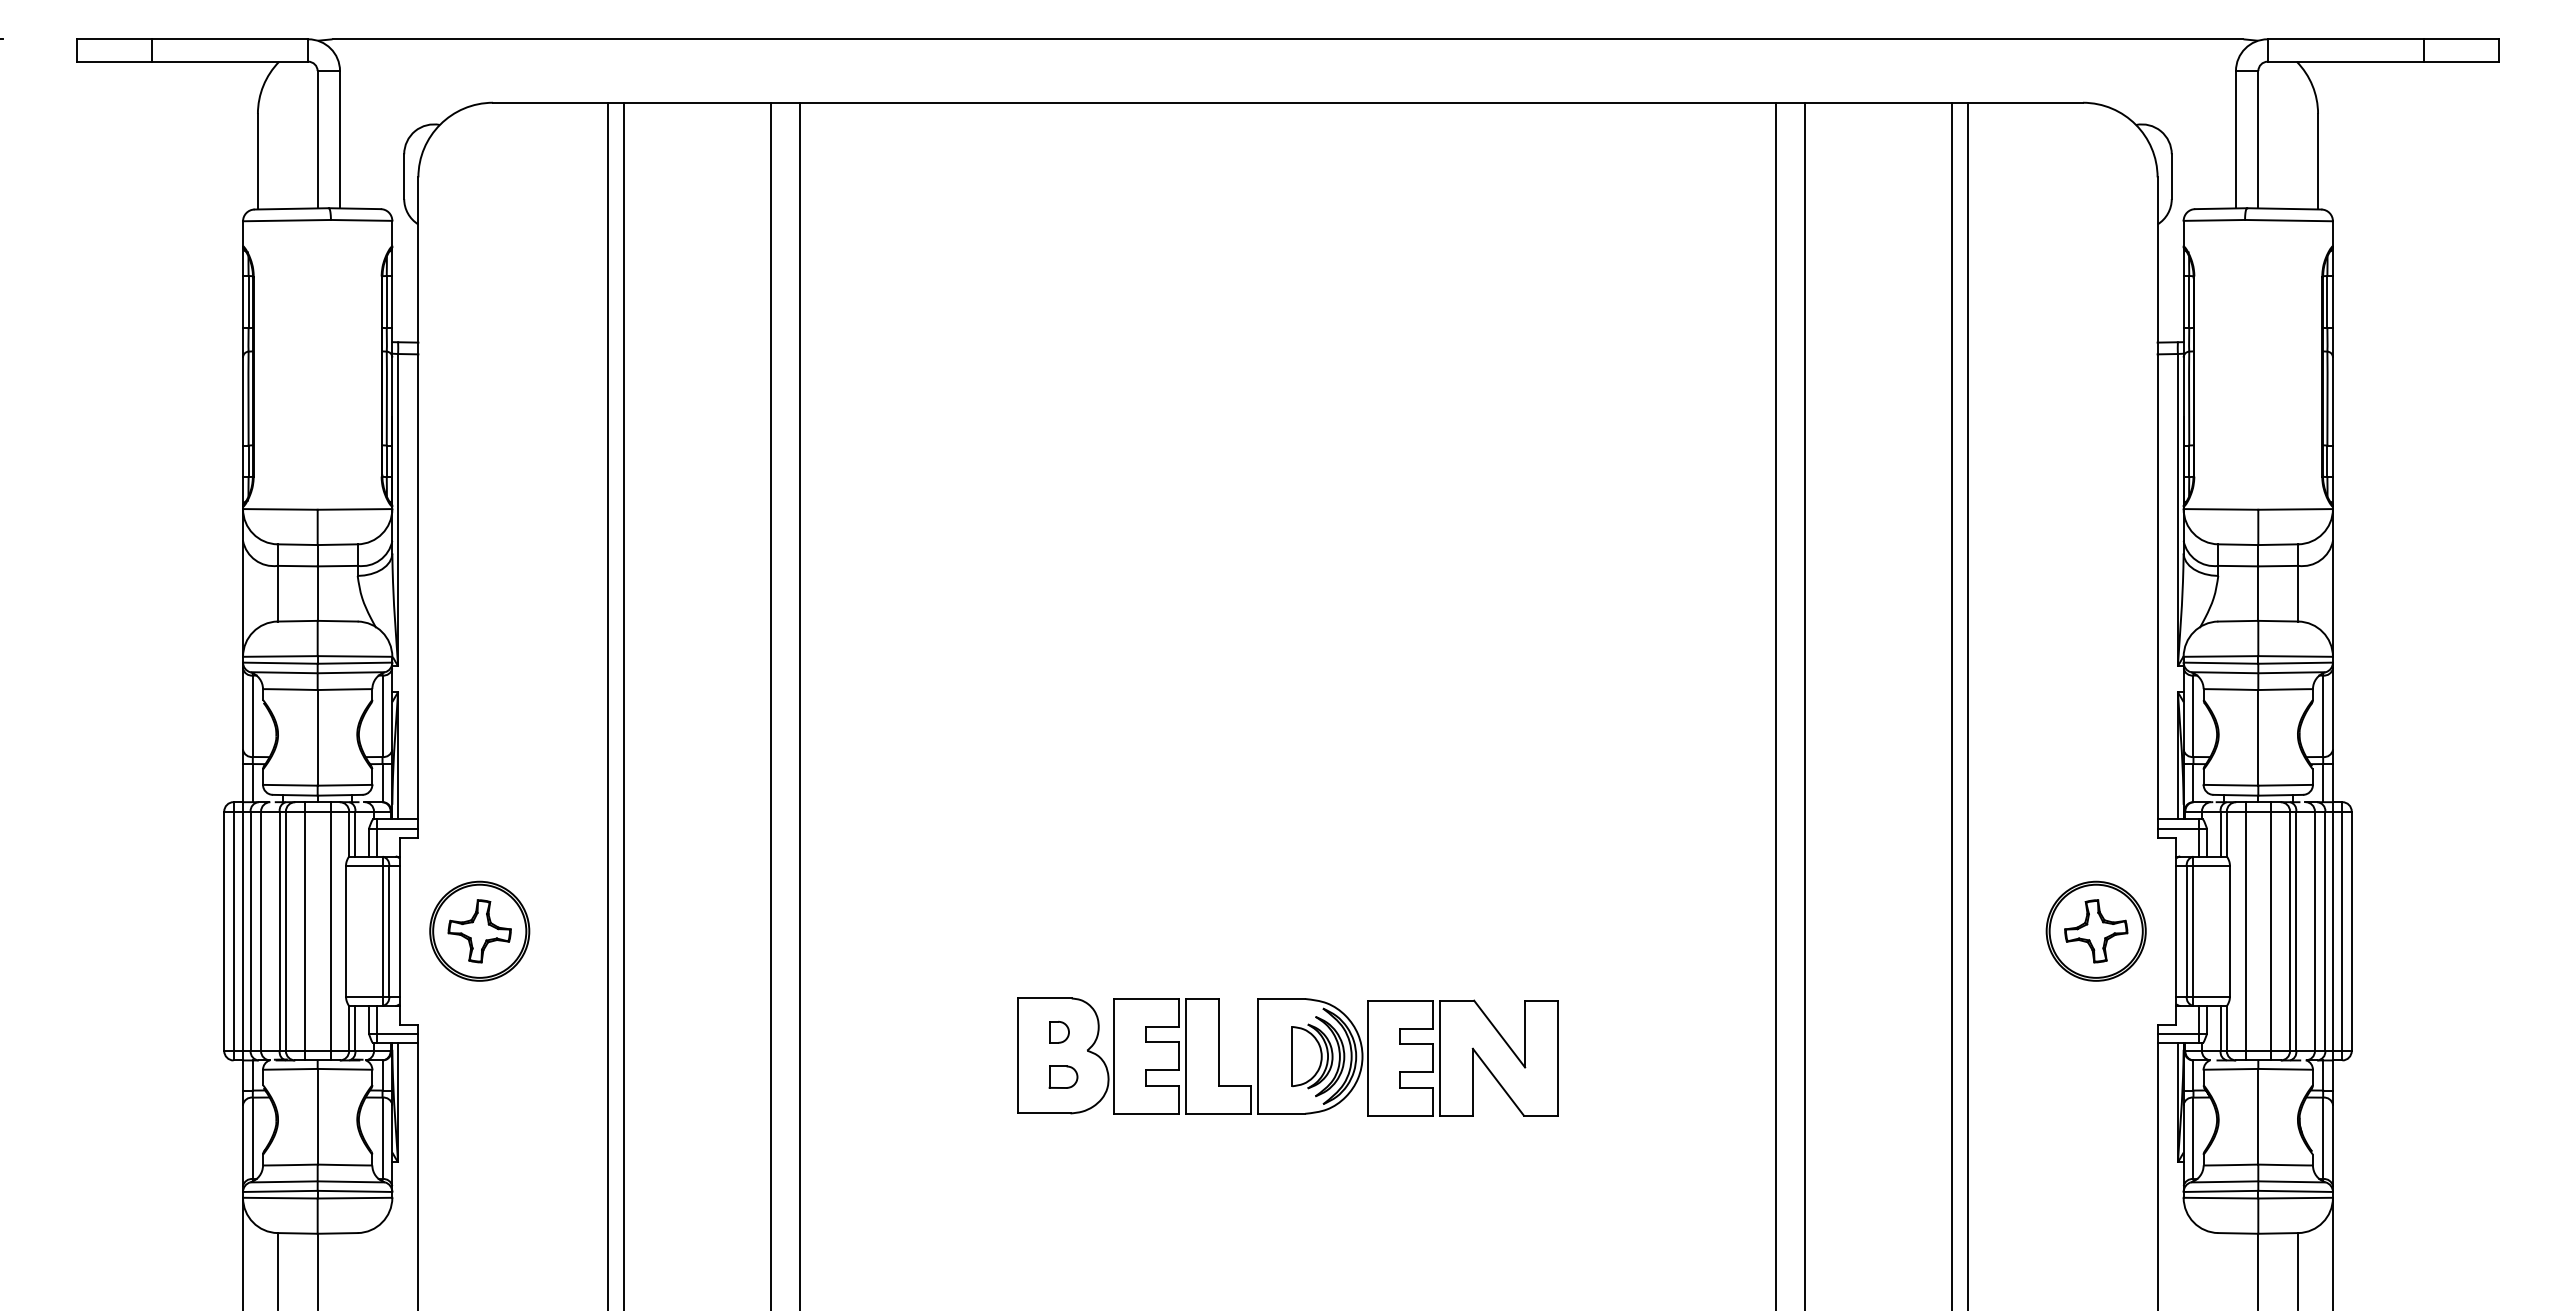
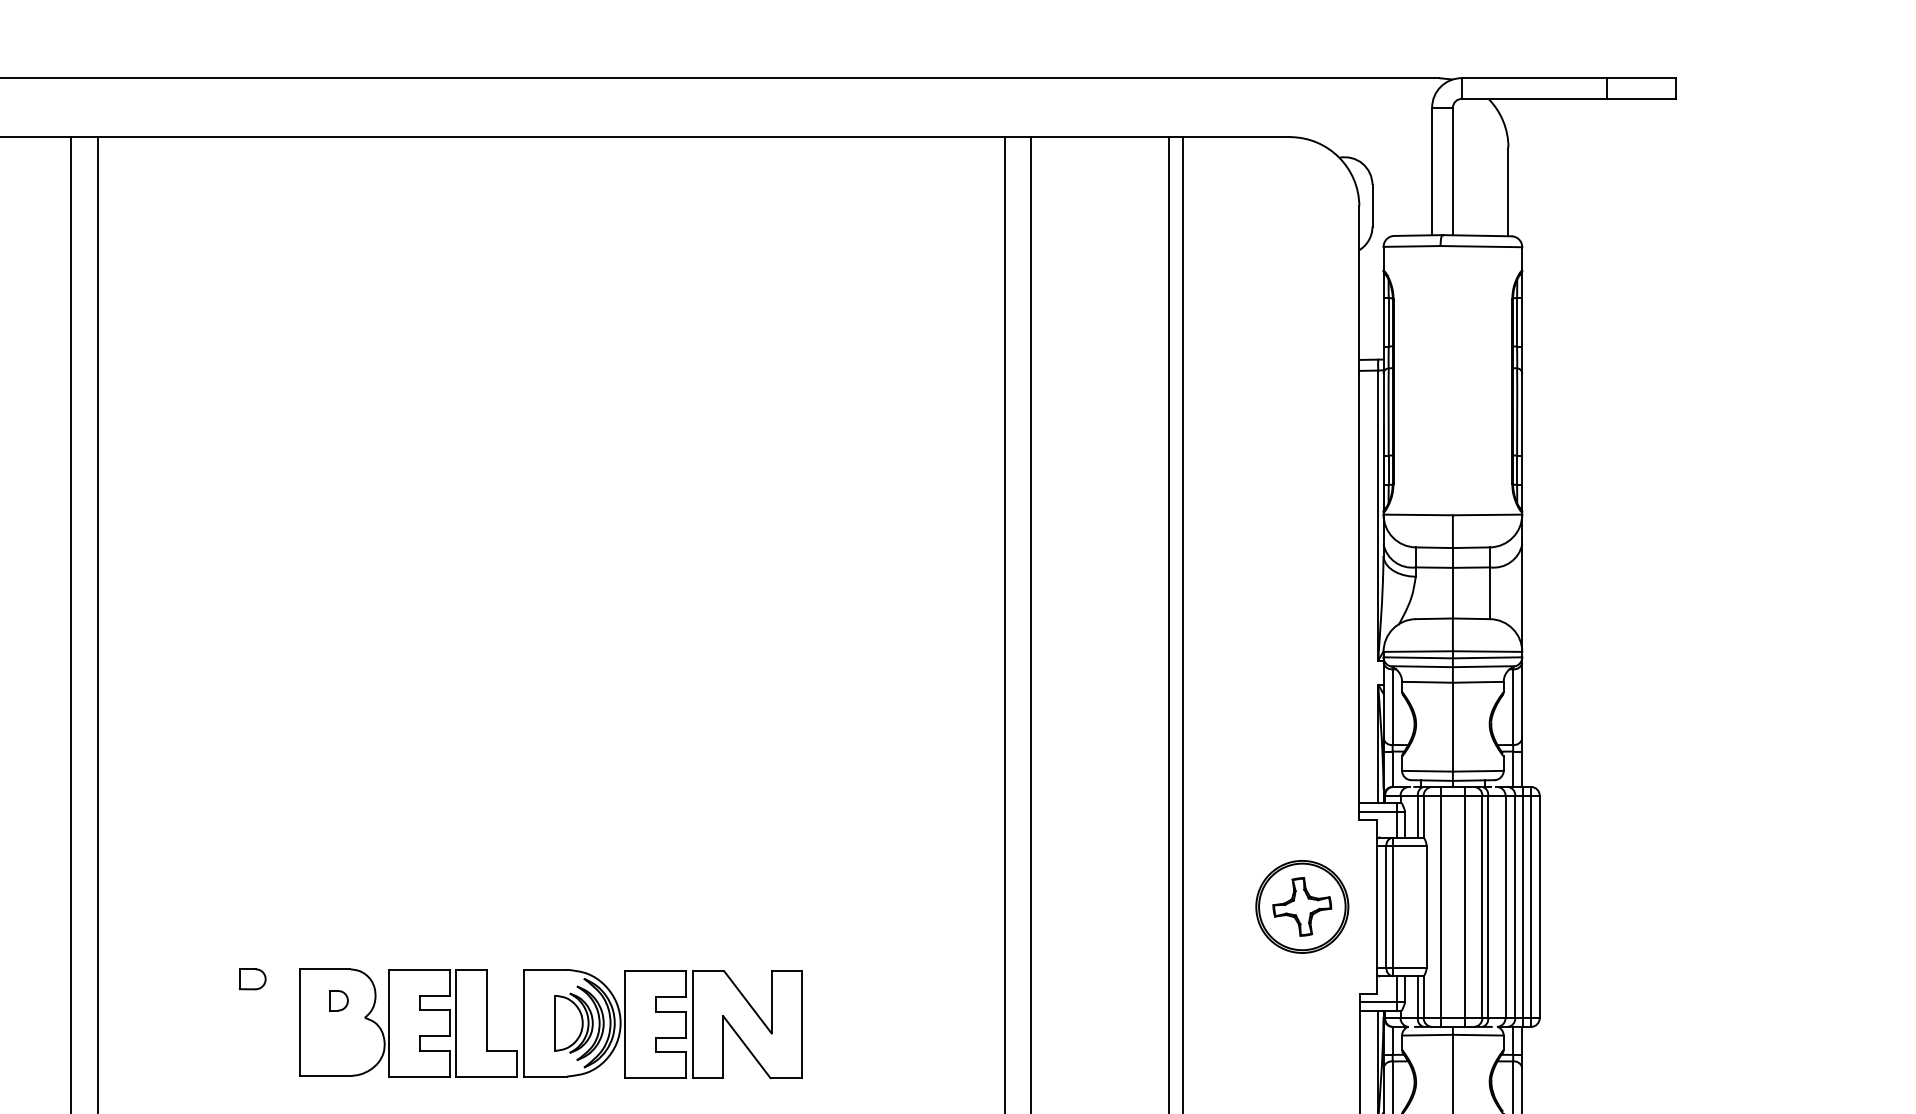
part: (1063, 1076) -> (252, 978), moved

